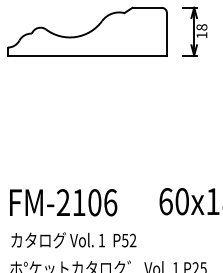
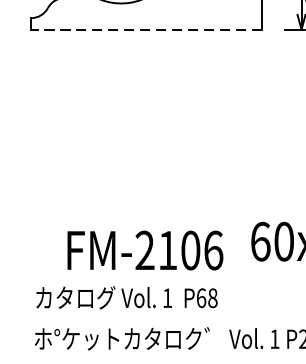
line: (87, 55) -> (146, 29), solid -> dashed
text: (63, 202) -> (145, 250), moved
text: (128, 240) -> (206, 298), P52 -> P68

